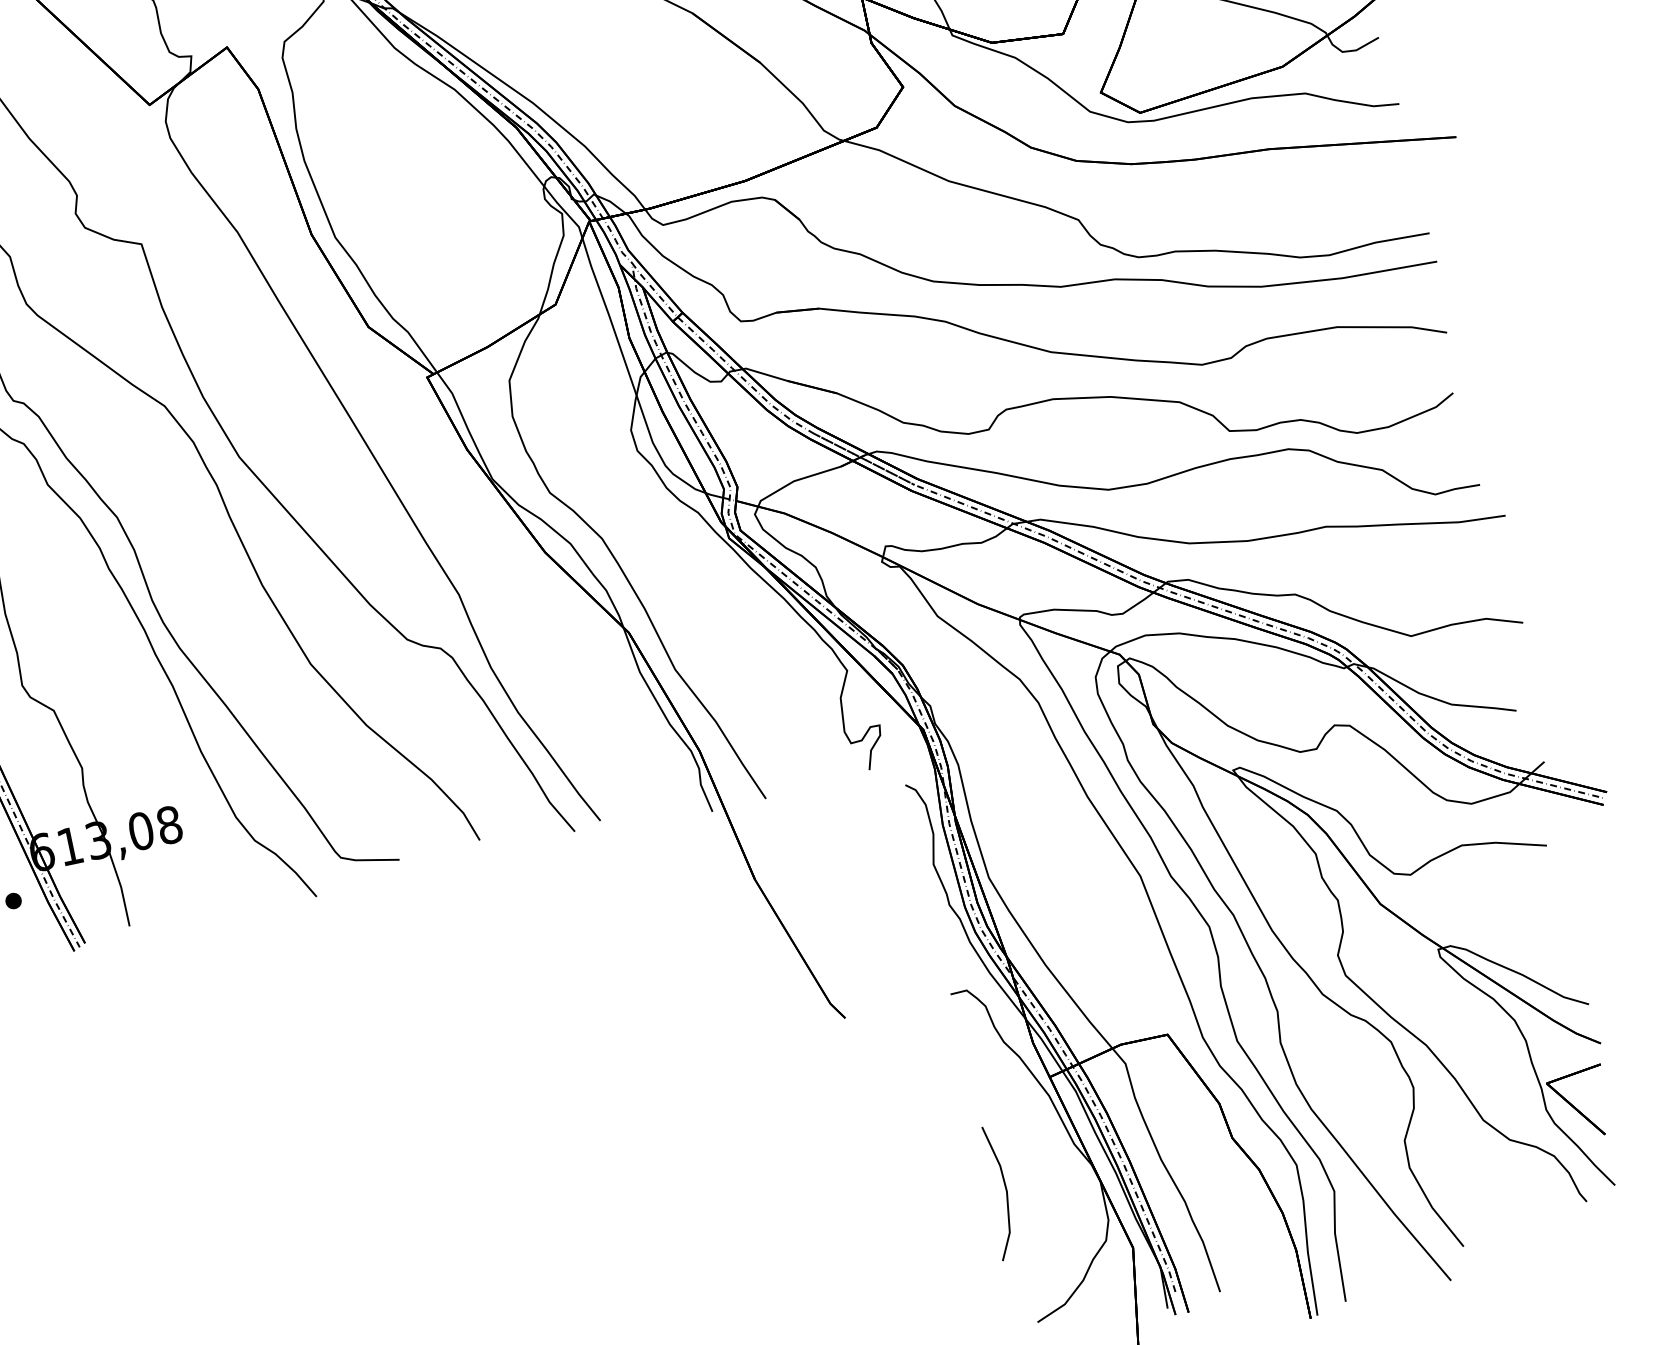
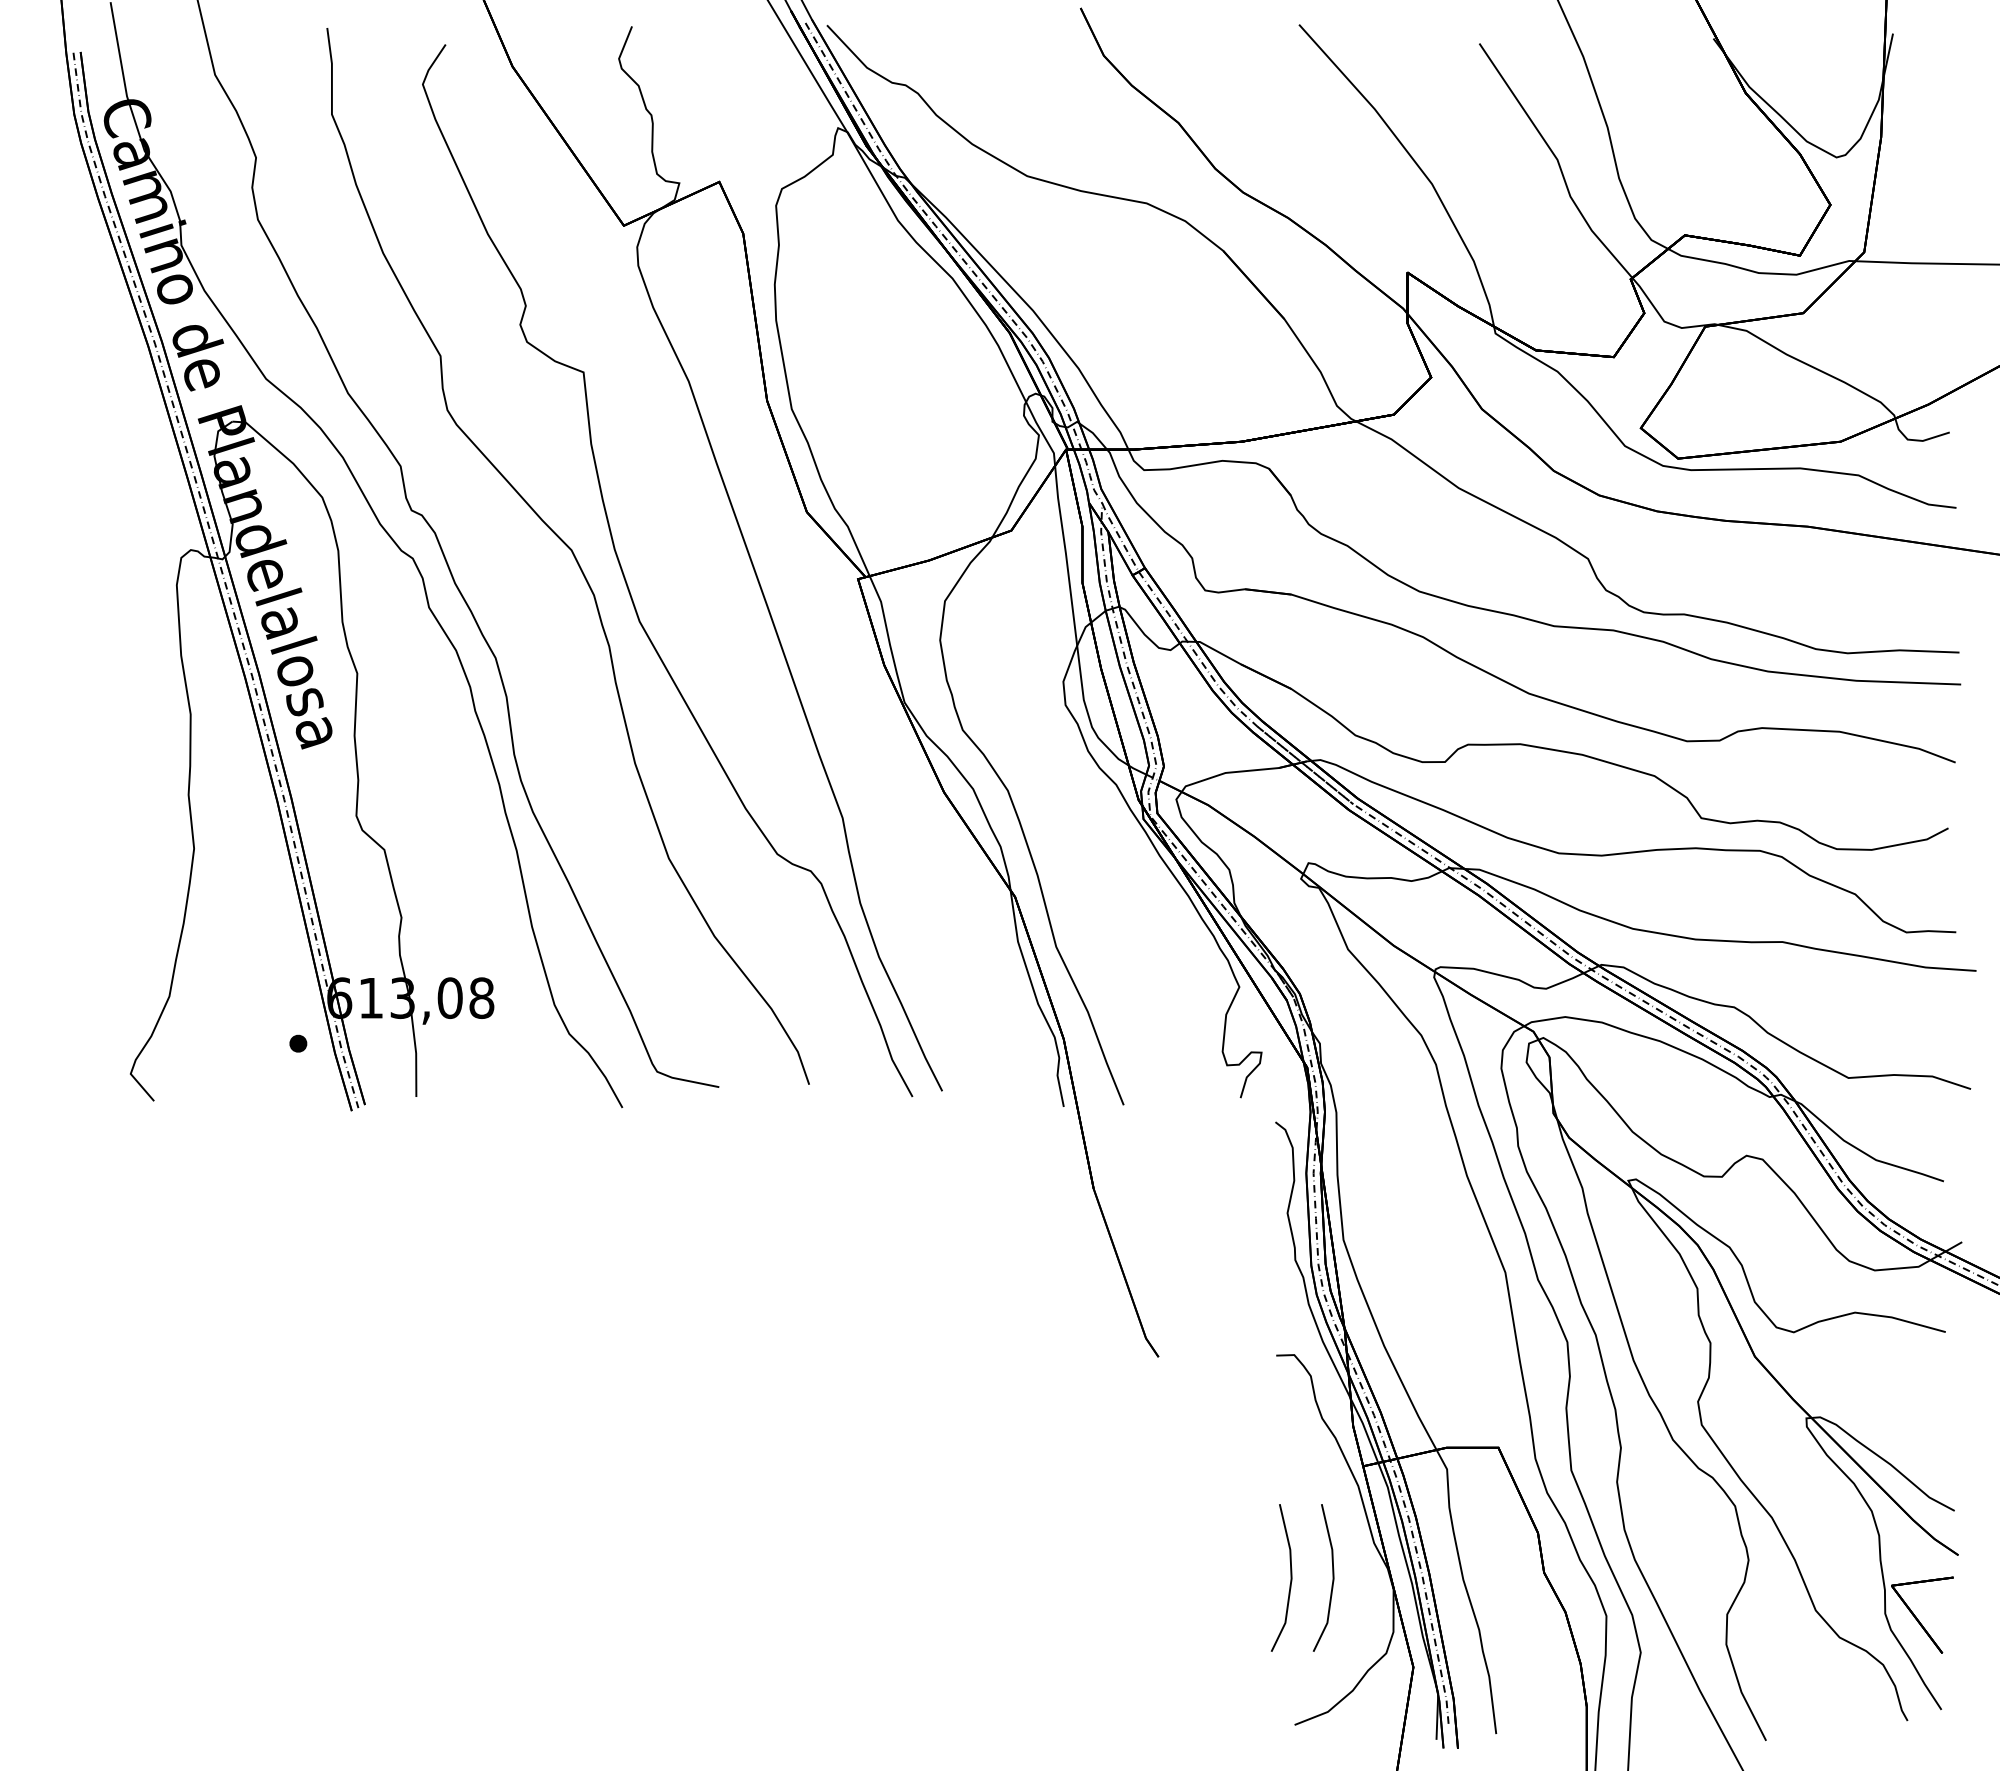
line: (1043, 1182) -> (1332, 1577), added

